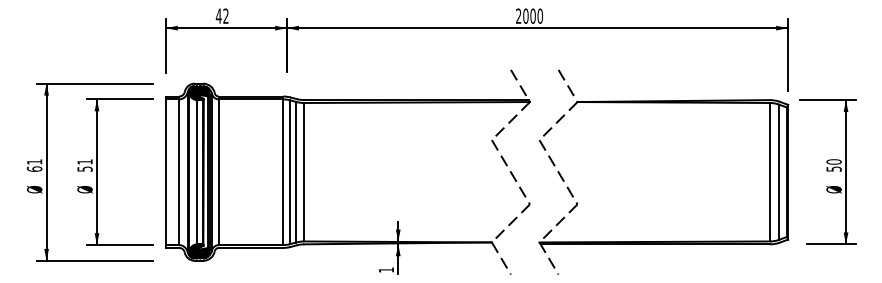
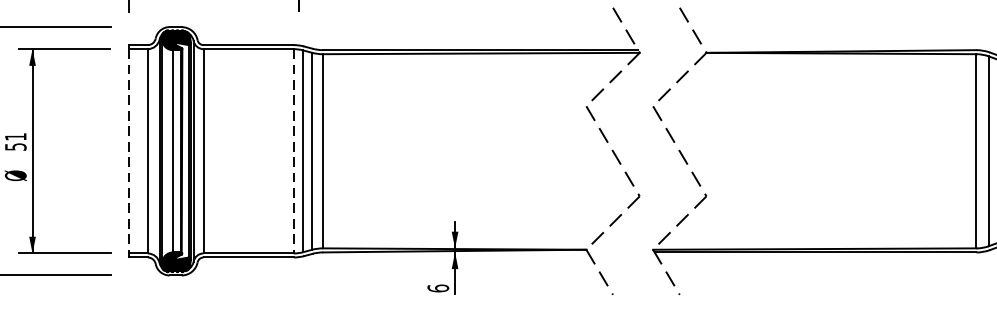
line: (165, 172) -> (128, 151), solid -> dashed
line: (283, 172) -> (294, 151), solid -> dashed
text: (386, 269) -> (438, 287), 1 -> 6

